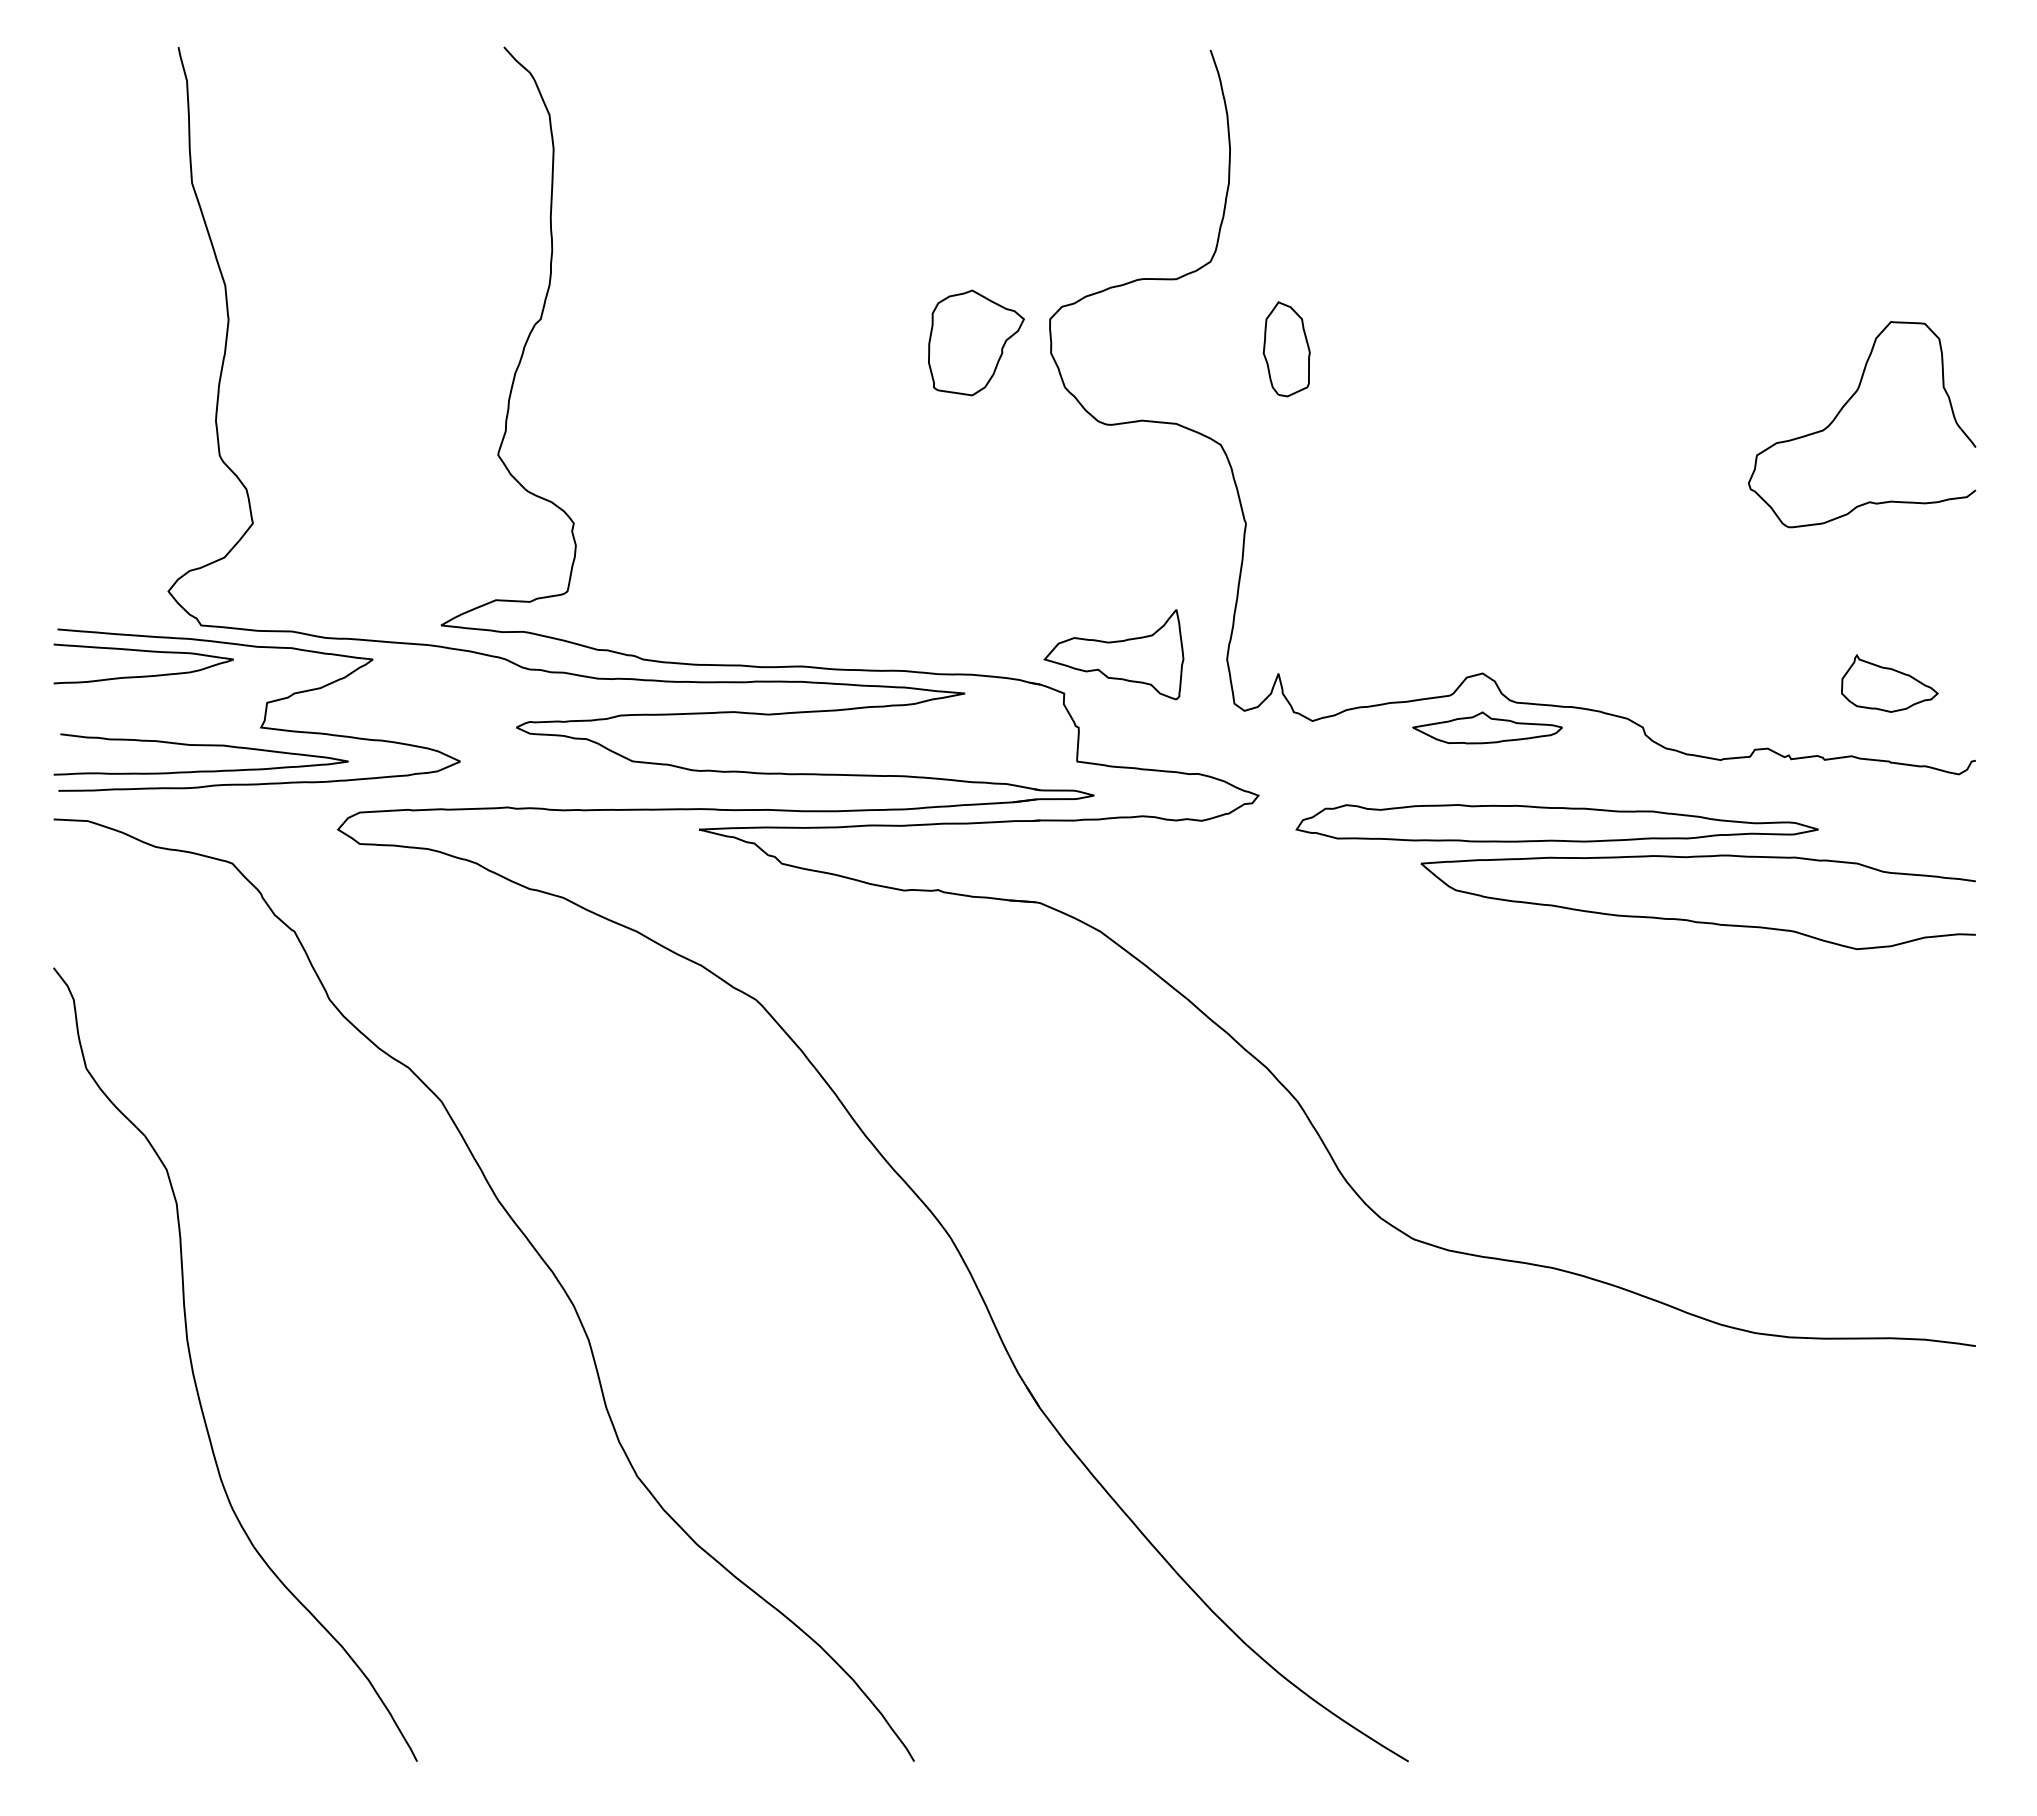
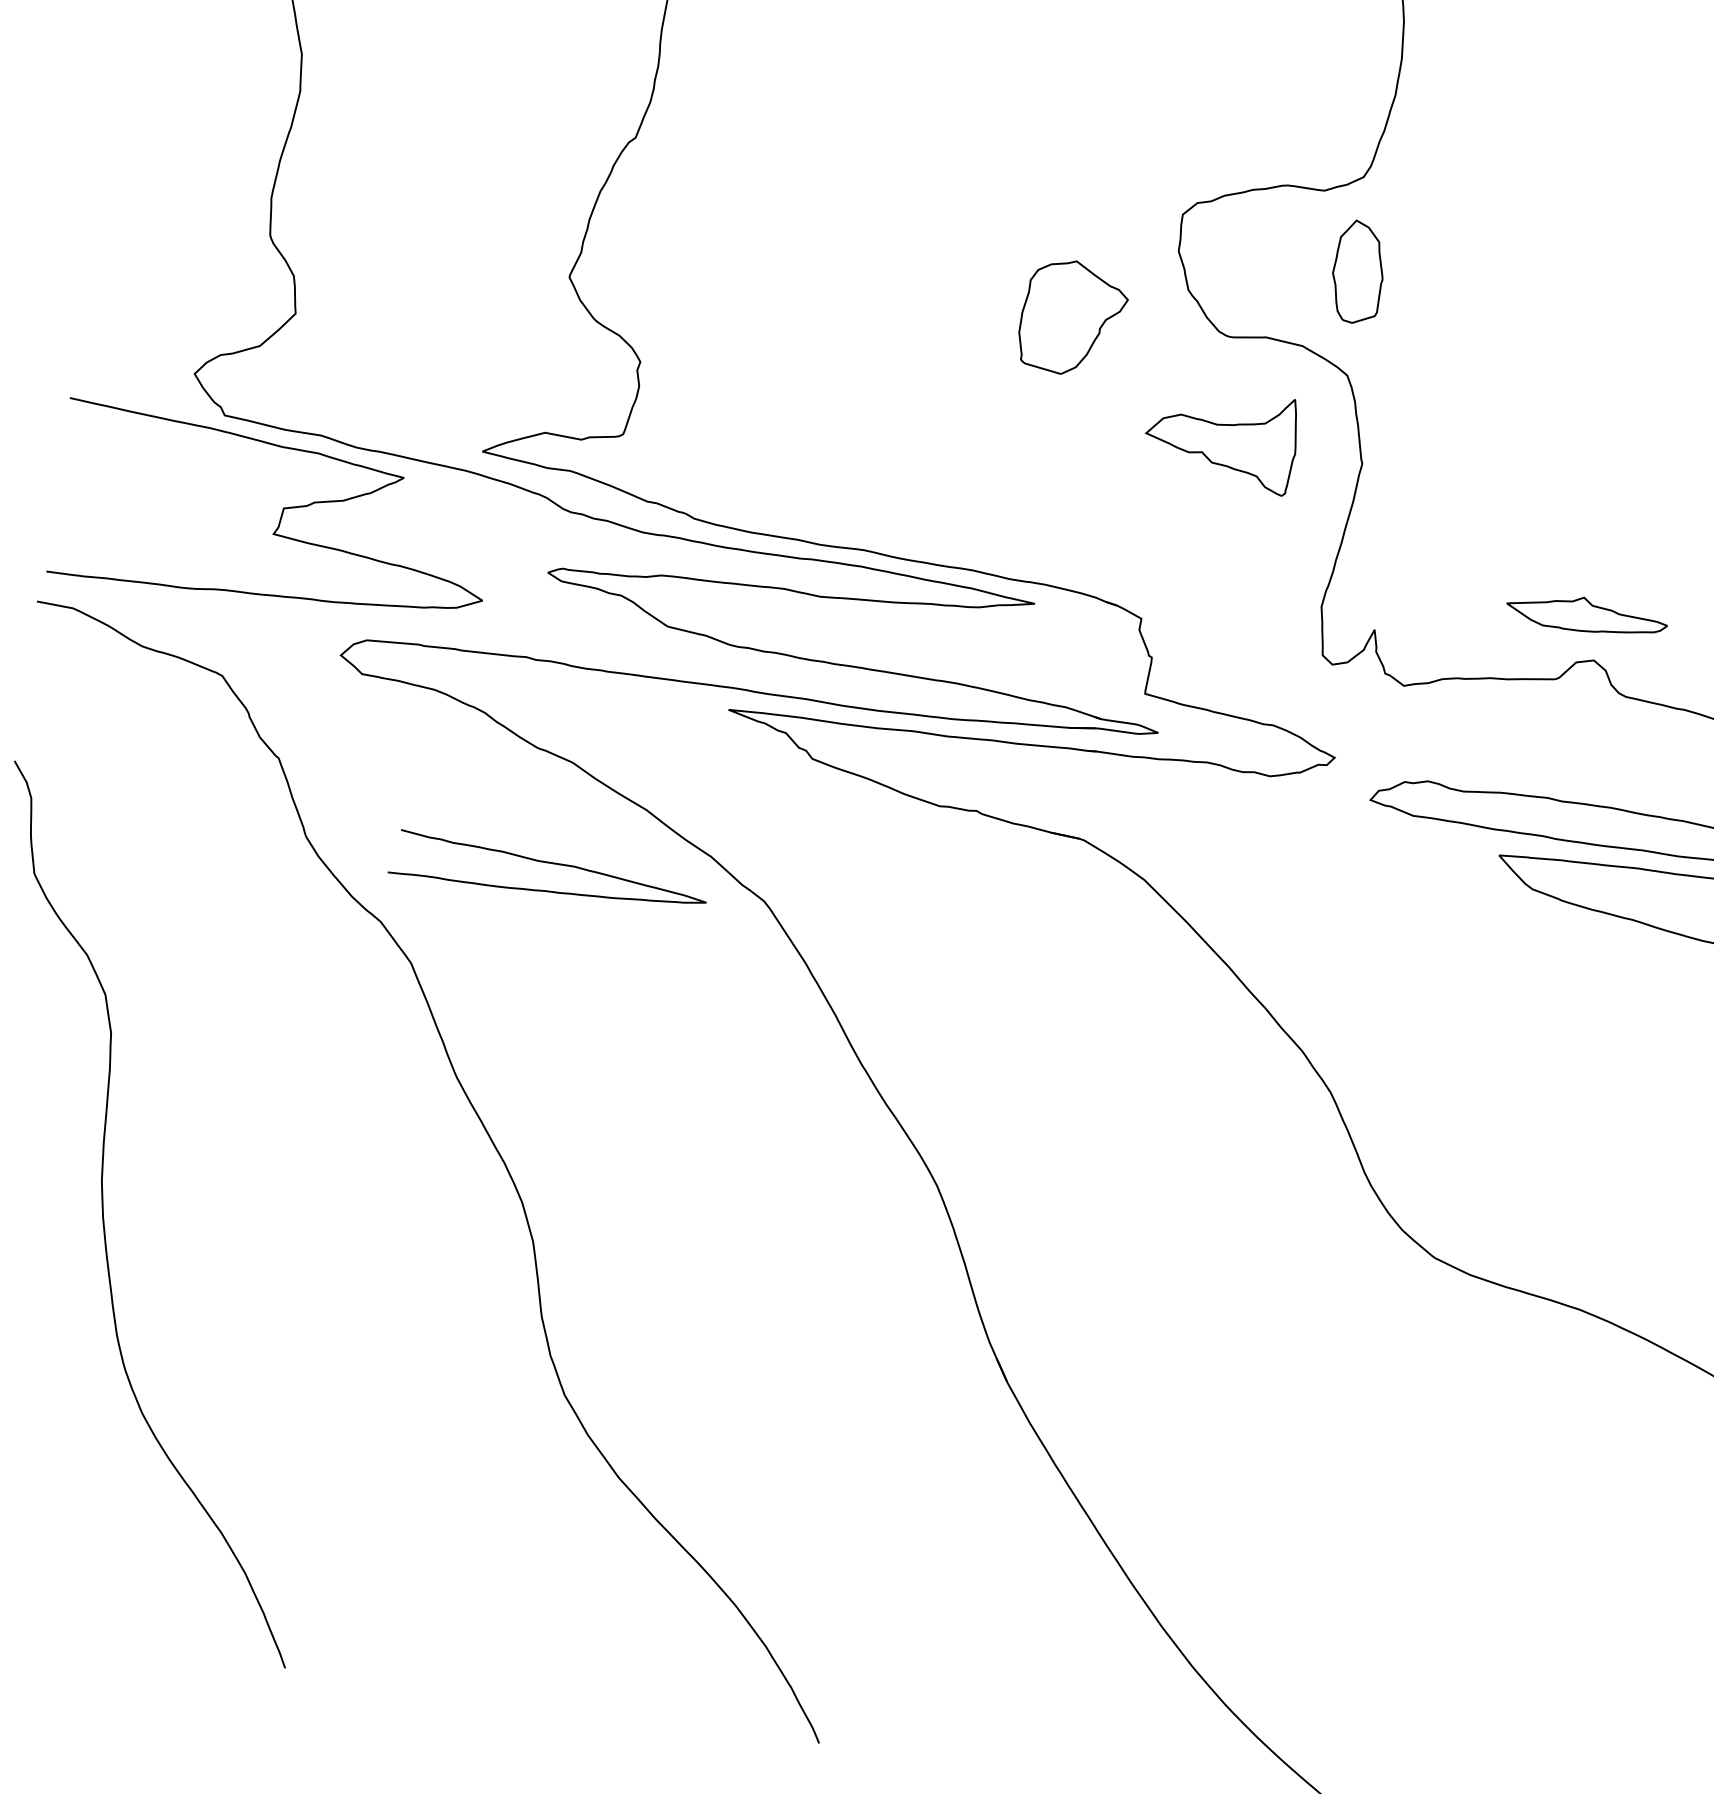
part: (976, 342) -> (1073, 317), moved
part: (1286, 349) -> (1358, 272), moved
curve: (143, 651) -> (158, 434), removed
part: (1113, 654) -> (1220, 438), moved
part: (1487, 727) -> (1587, 614), moved
curve: (200, 746) -> (549, 864), moved

